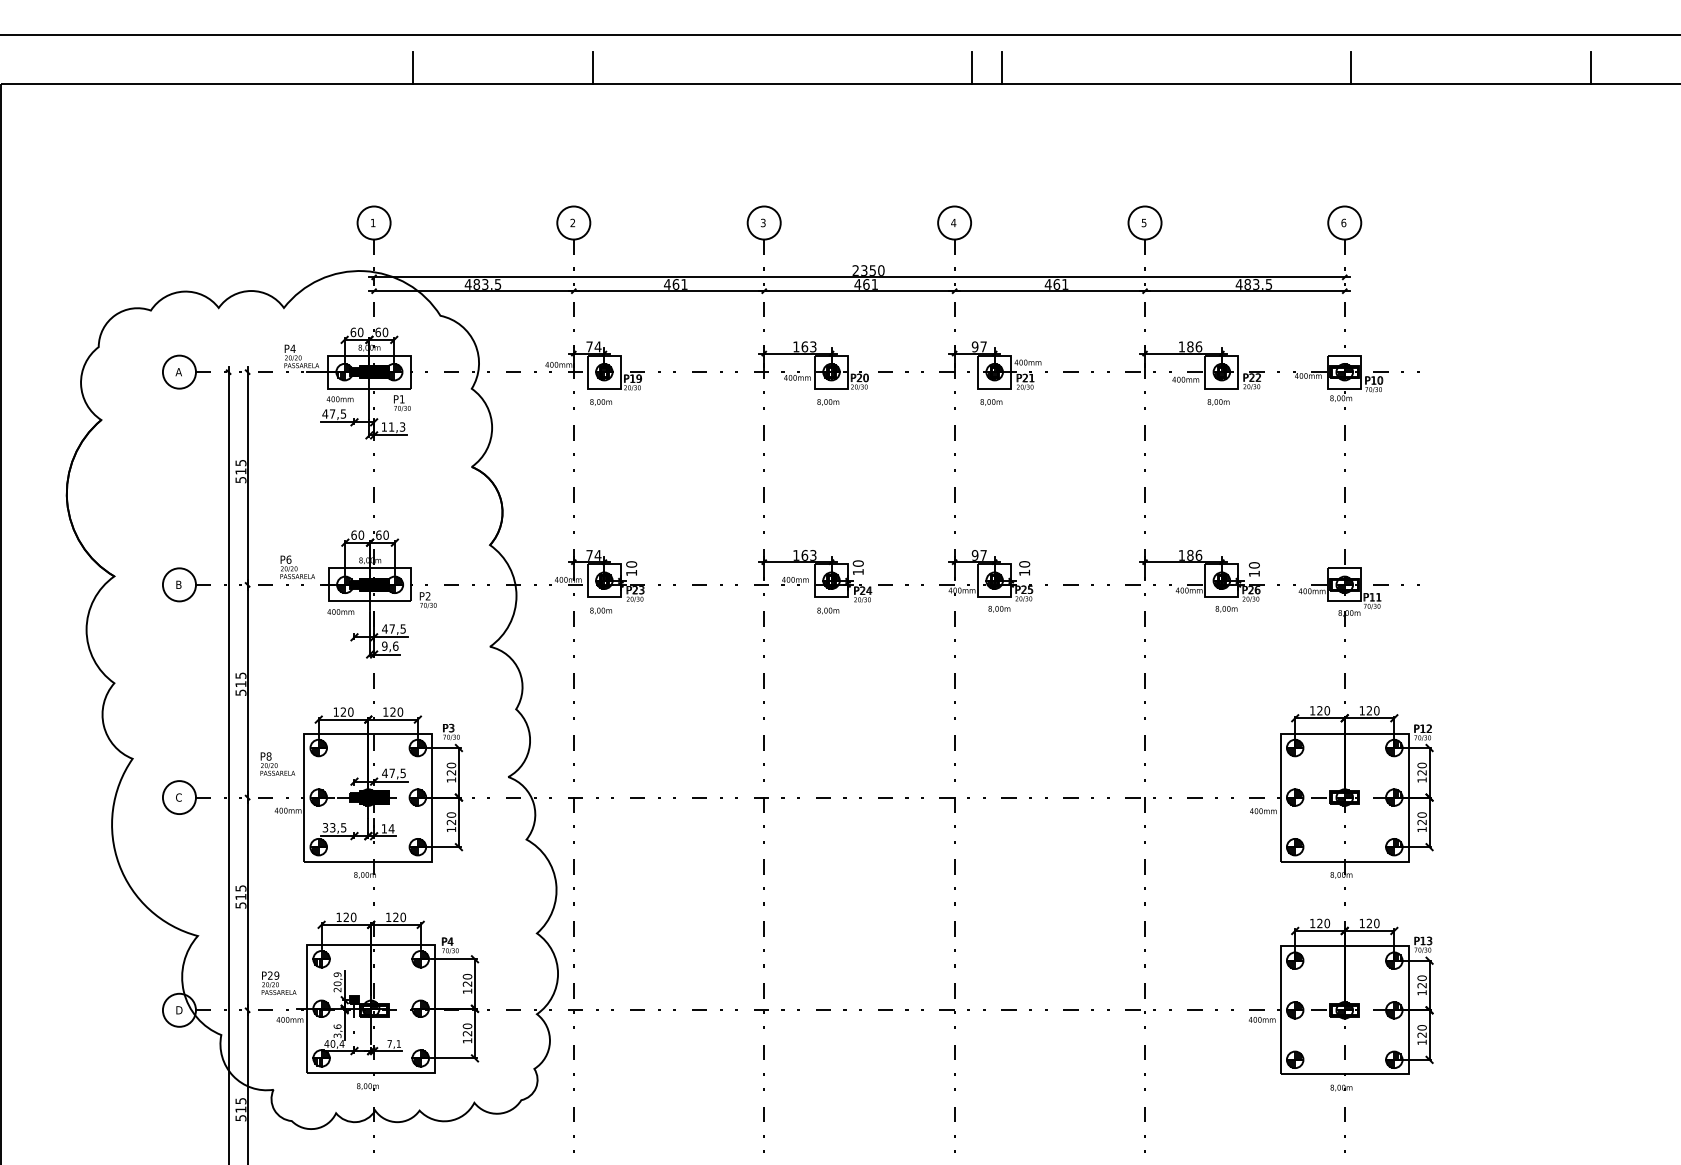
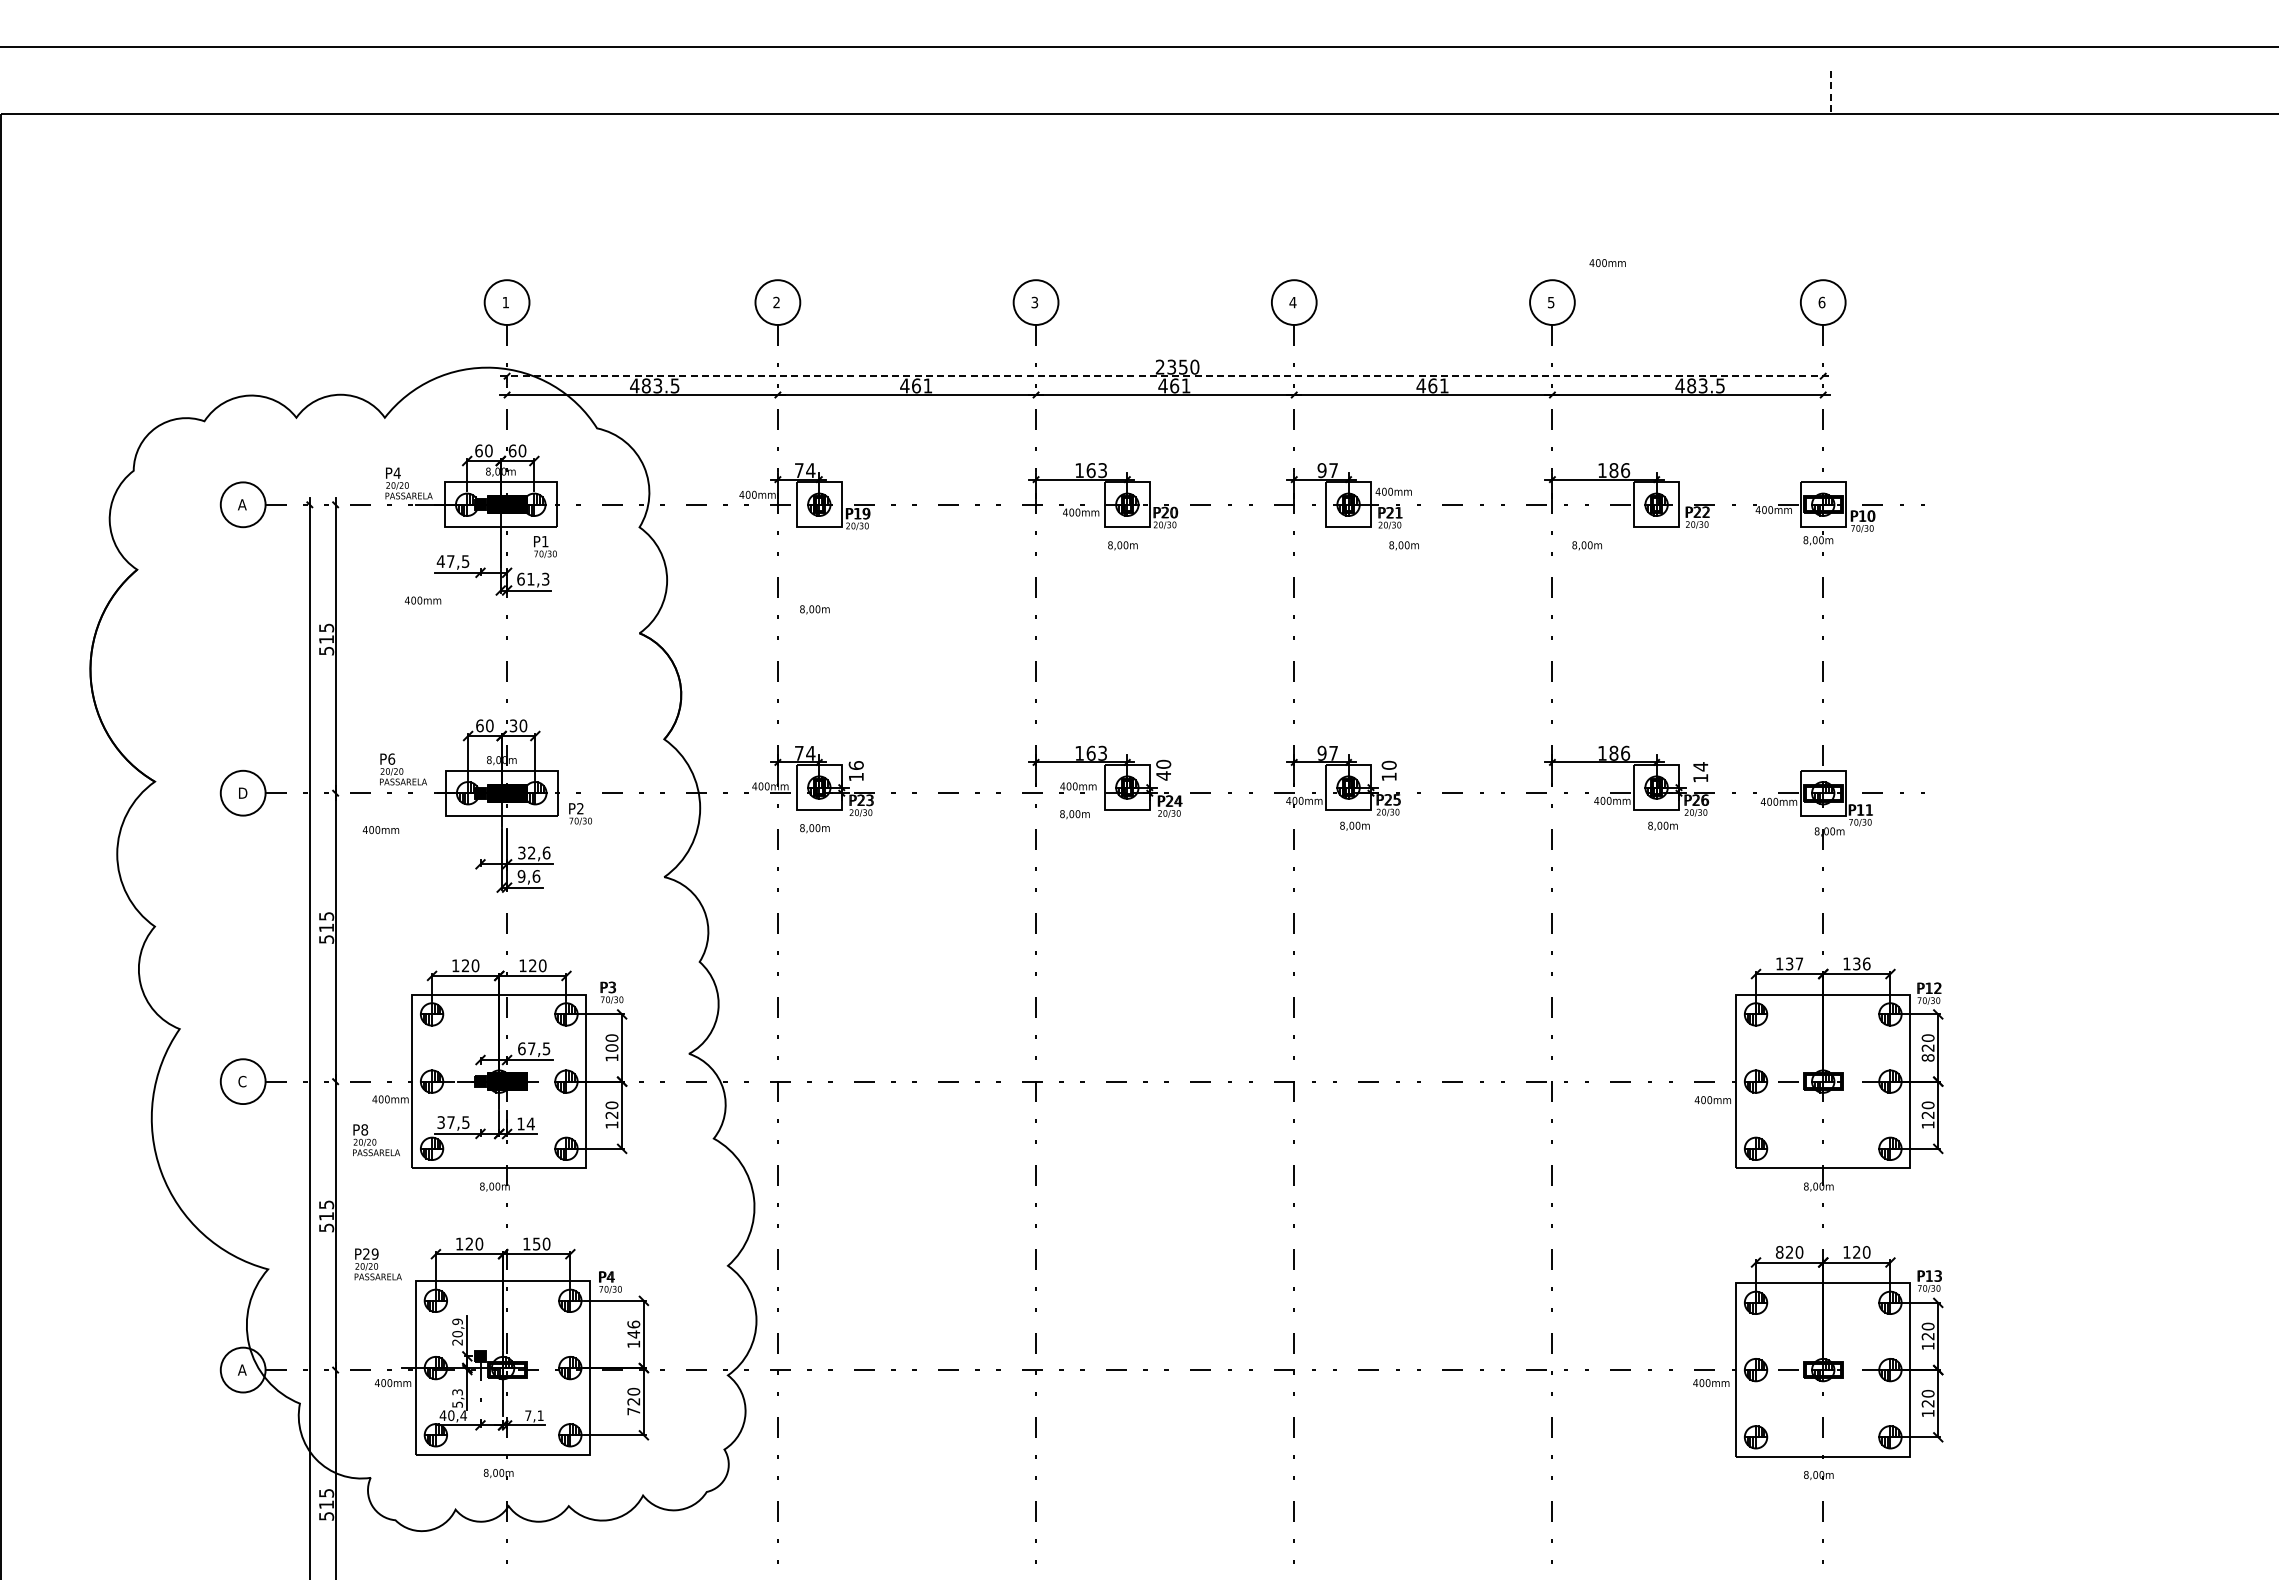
line: (412, 67) -> (559, 91), removed
line: (1002, 67) -> (1358, 91), removed
line: (1590, 67) -> (2156, 91), removed
line: (592, 68) -> (803, 92), removed
line: (971, 68) -> (1317, 92), removed
line: (1350, 68) -> (1831, 92), solid -> dashed
line: (859, 277) -> (1165, 376), solid -> dashed
text: (1185, 380) -> (1607, 263), moved
text: (340, 399) -> (423, 600), moved
text: (600, 402) -> (814, 609), moved
text: (990, 402) -> (1403, 545), moved
text: (1218, 402) -> (1586, 545), moved
text: (383, 426) -> (520, 578), 11,3 -> 61,3
text: (378, 534) -> (513, 725), 60 -> 30
text: (631, 564) -> (855, 765), 10 -> 16
text: (1254, 565) -> (1700, 766), 10 -> 14
text: (858, 571) -> (1163, 775), 10 -> 40
text: (179, 585) -> (243, 793), B -> D
text: (827, 610) -> (1074, 814), moved
text: (340, 611) -> (380, 829), moved
text: (393, 628) -> (533, 852), 47,5 -> 32,6
text: (1323, 710) -> (1794, 963), 120 -> 137
text: (1372, 710) -> (1861, 963), 120 -> 136
text: (277, 764) -> (376, 1140), moved
text: (451, 772) -> (611, 1047), 120 -> 100
text: (384, 773) -> (521, 1048), 47,5 -> 67,5
text: (1421, 779) -> (1927, 1057), 120 -> 820
text: (332, 827) -> (450, 1122), 33,5 -> 37,5
text: (395, 916) -> (536, 1243), 120 -> 150
text: (1312, 923) -> (1779, 1252), 120 -> 820
text: (467, 980) -> (633, 1329), 120 -> 146
text: (278, 983) -> (377, 1264), moved
text: (178, 1009) -> (242, 1369), D -> A
text: (337, 1031) -> (457, 1398), 3,6 -> 5,3
text: (467, 1040) -> (633, 1411), 120 -> 720

